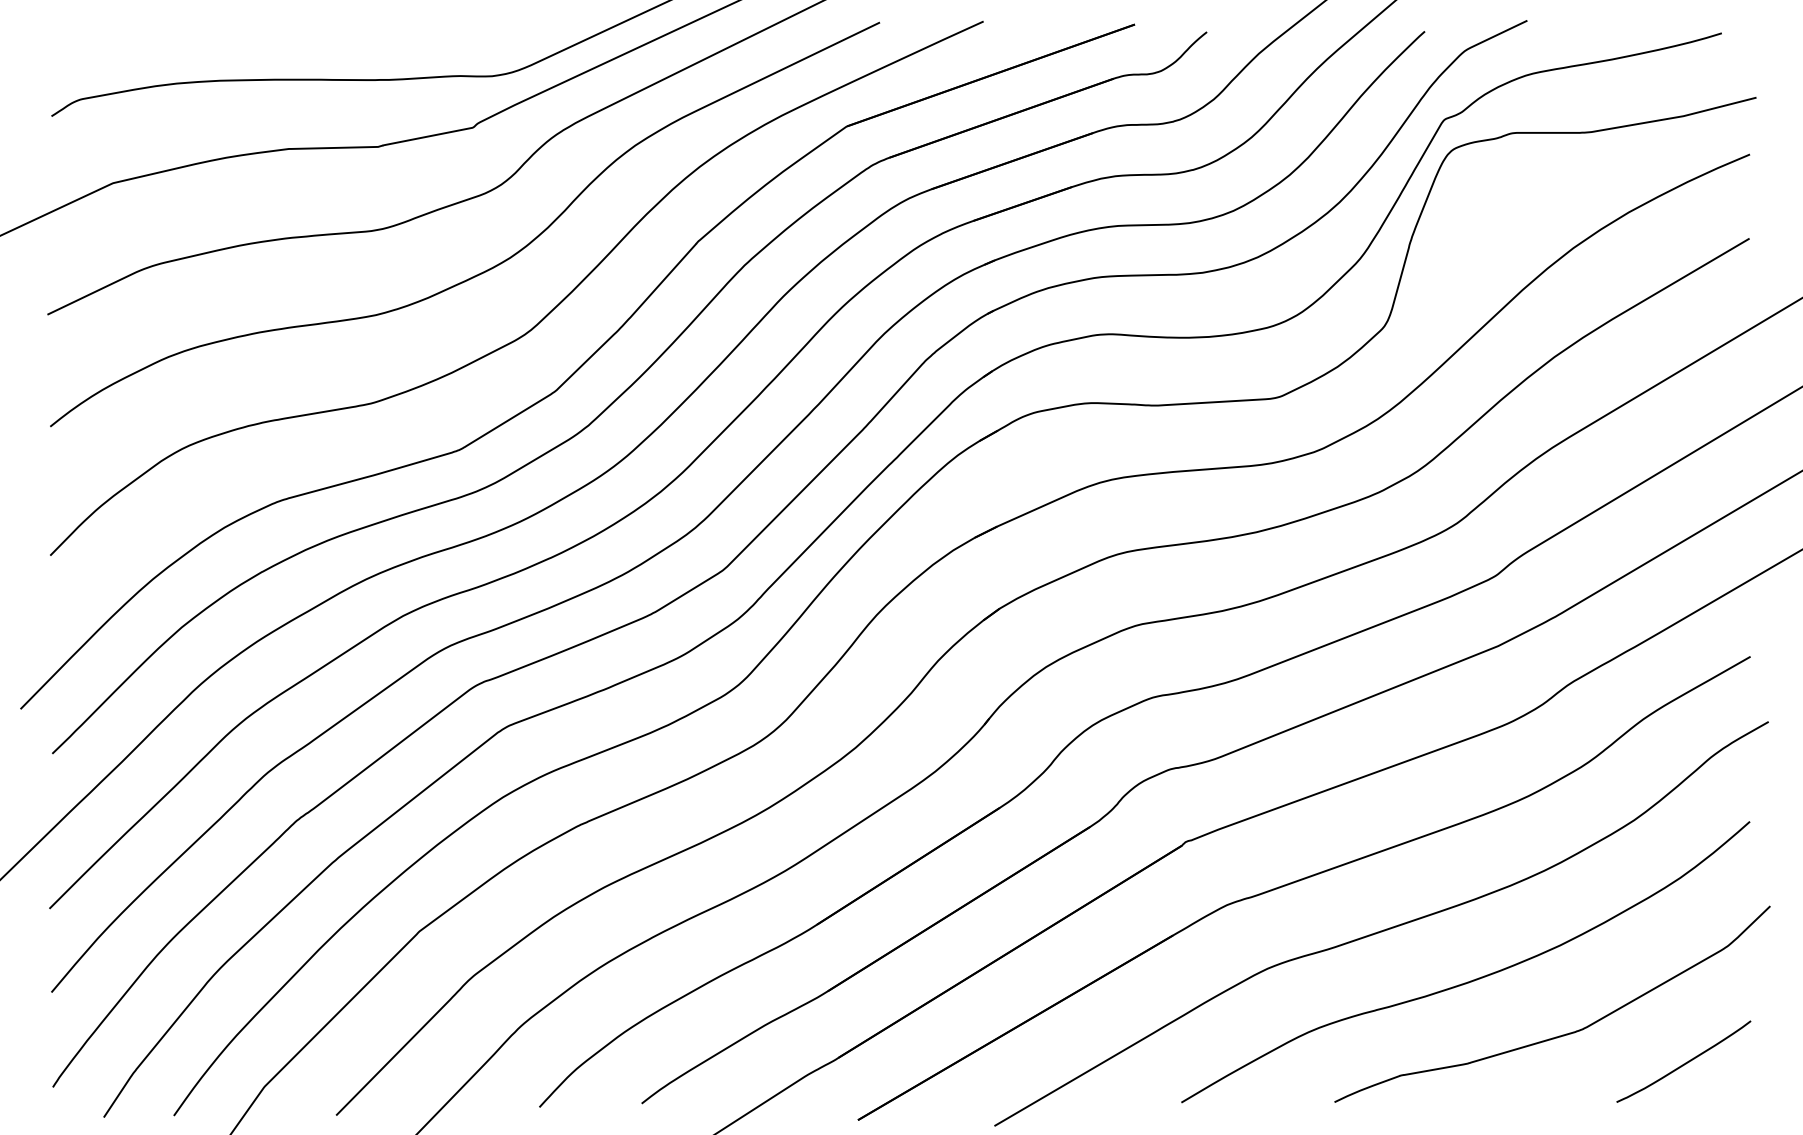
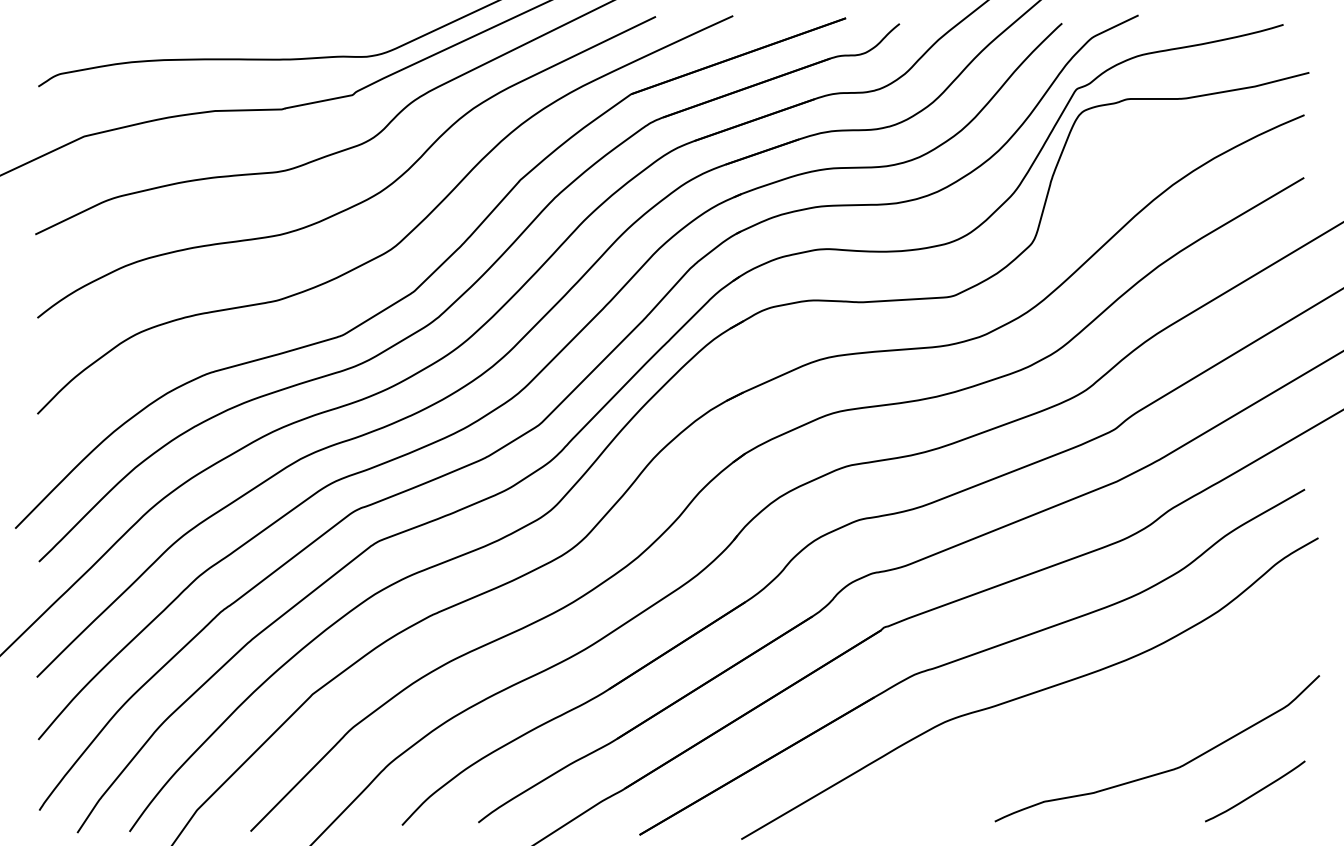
curve: (1470, 979) -> (1096, 730), removed

